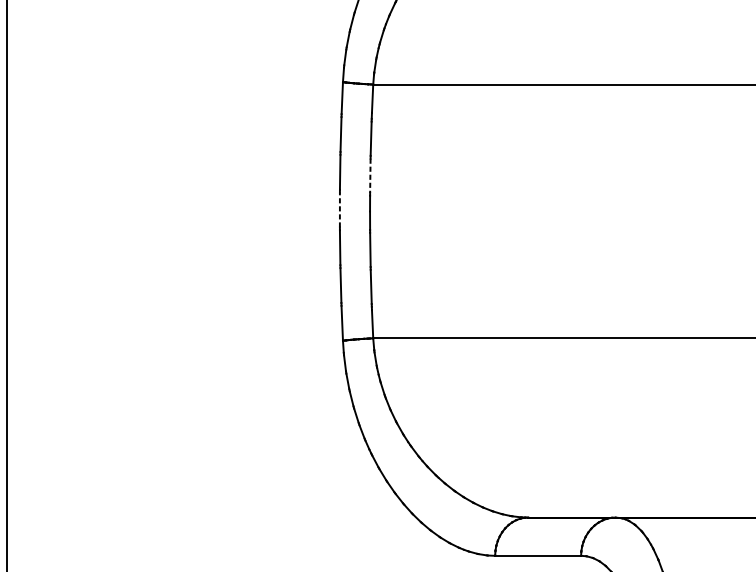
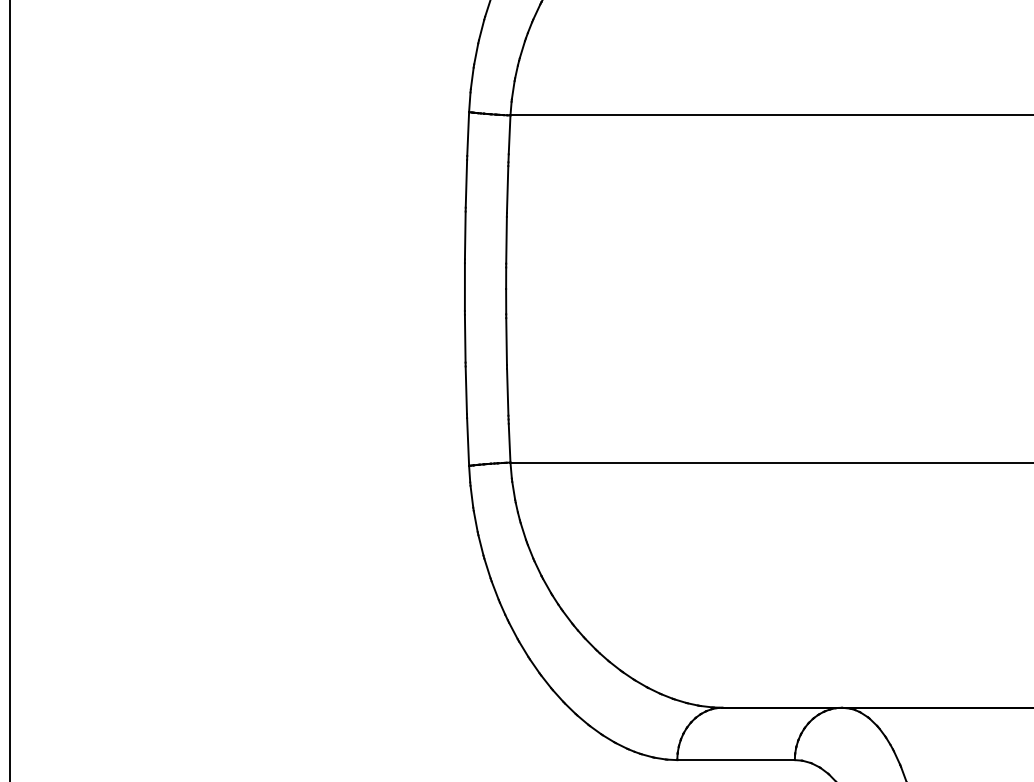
line: (370, 175) -> (506, 240), dashed -> solid
line: (339, 210) -> (464, 287), dashed -> solid

